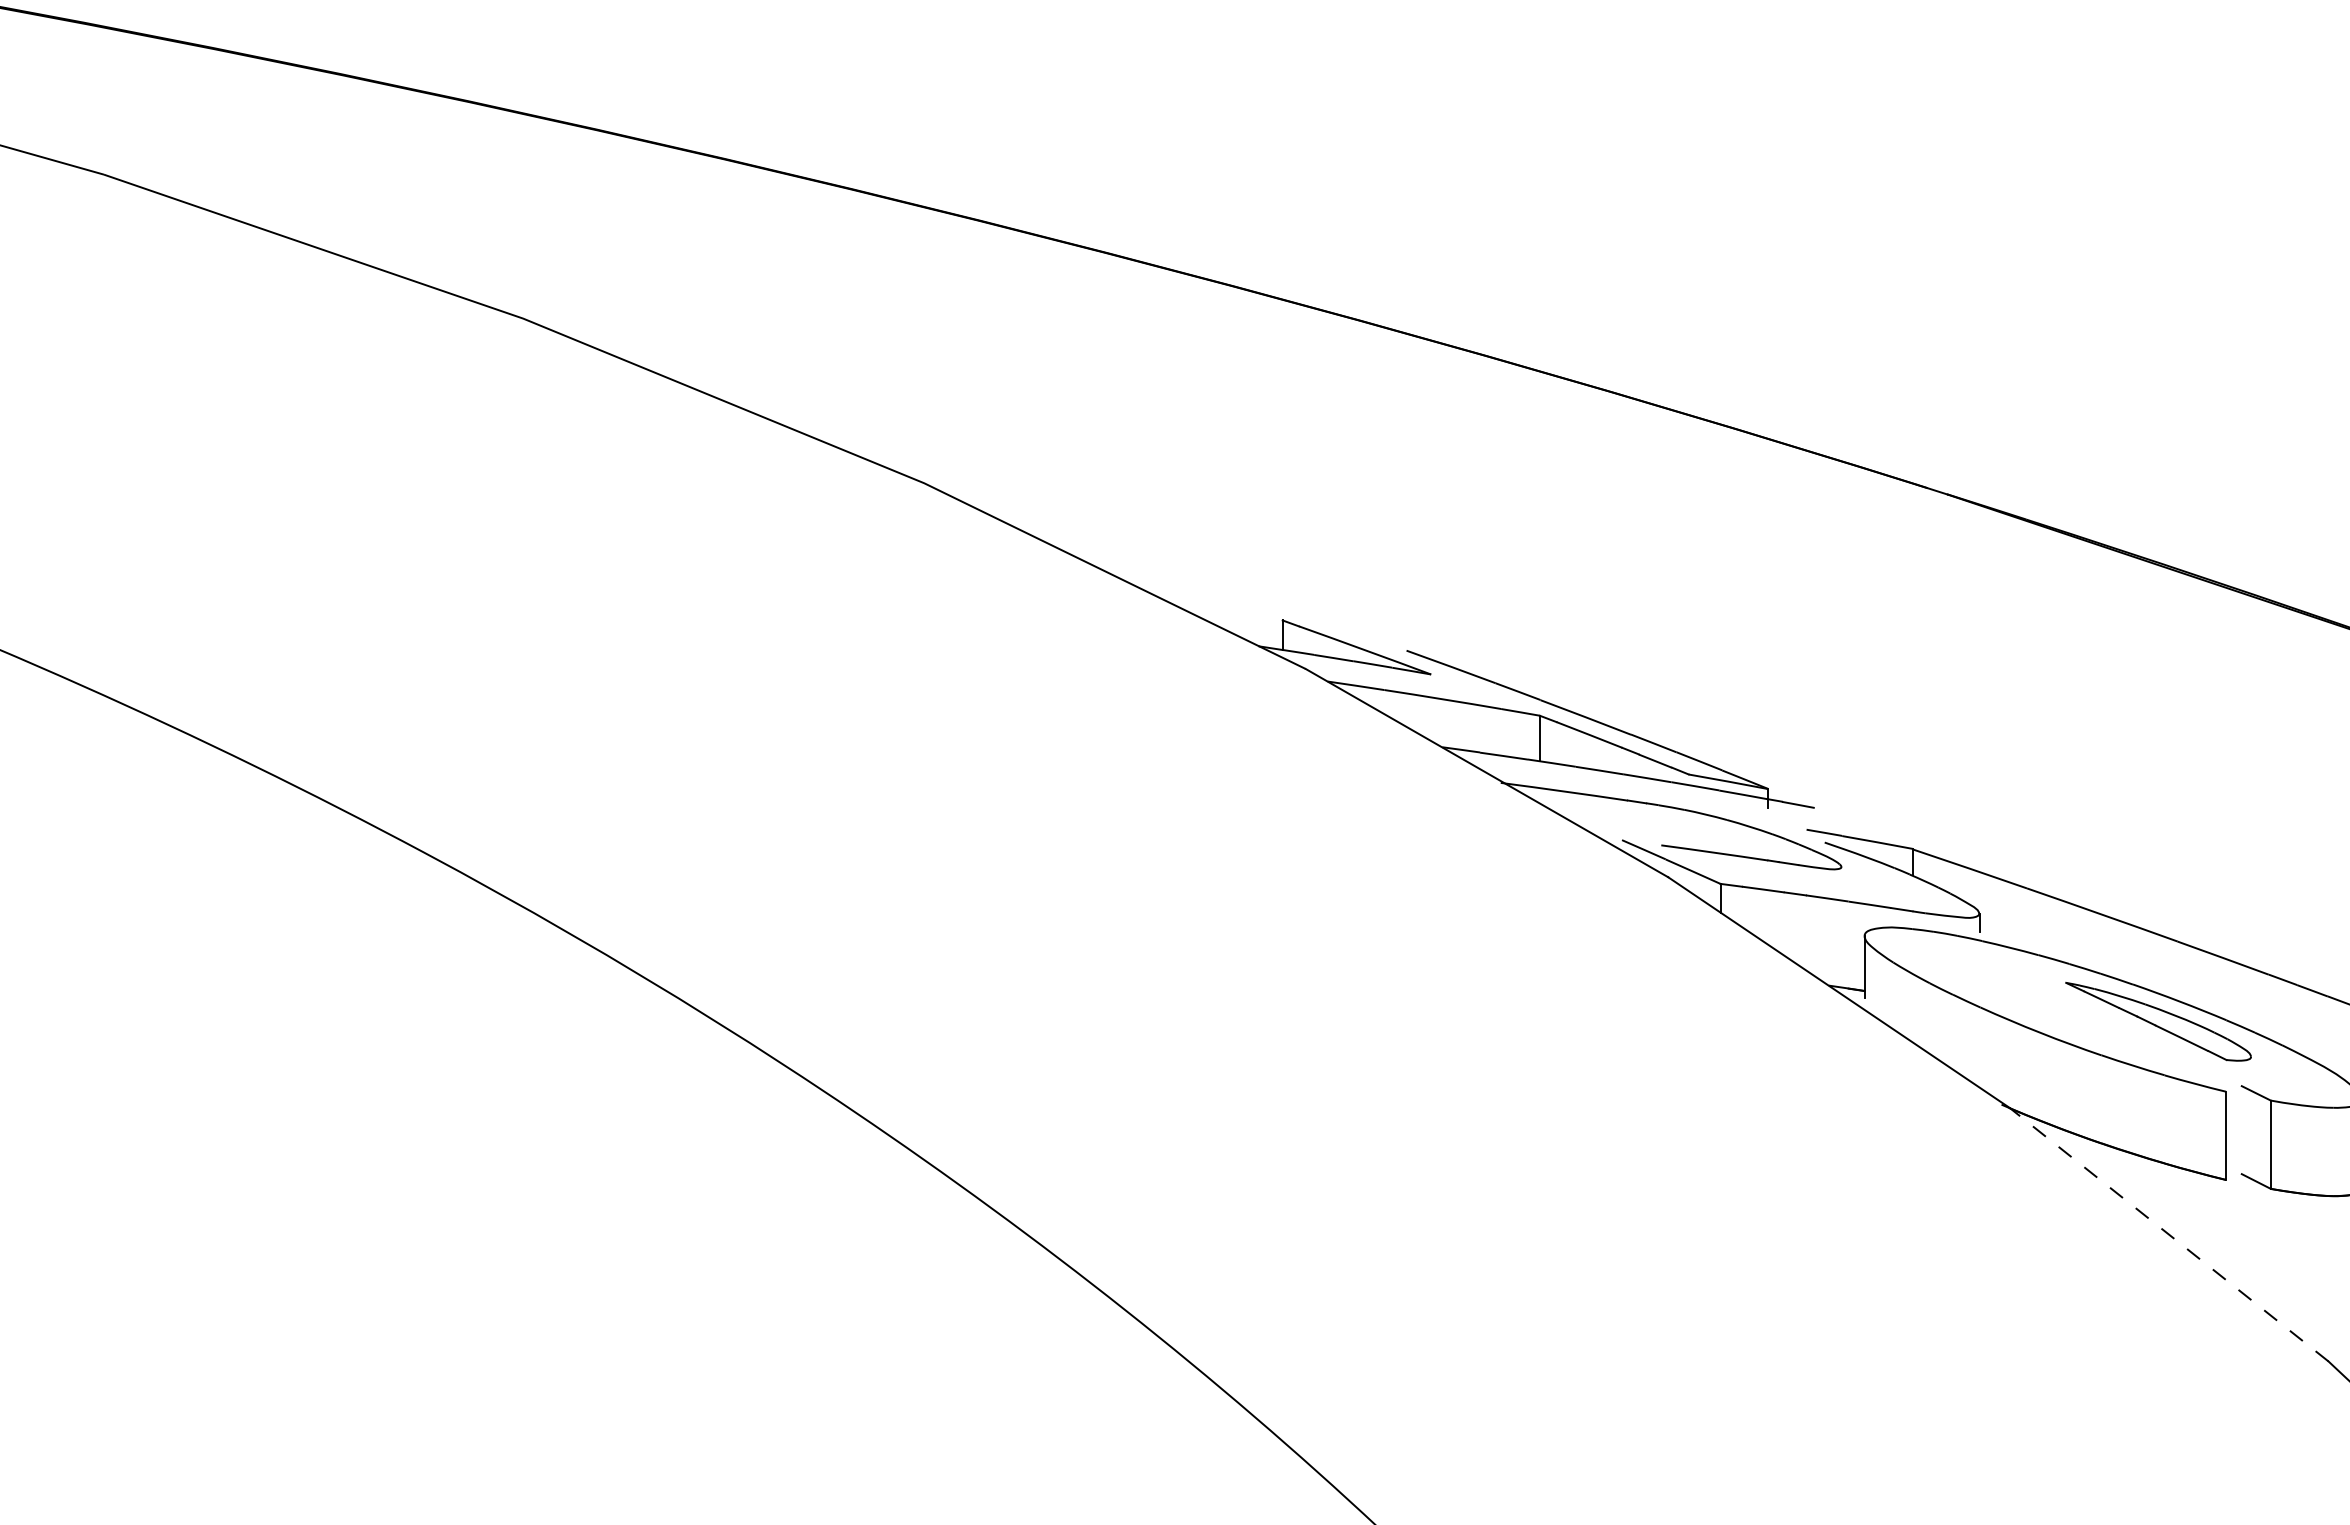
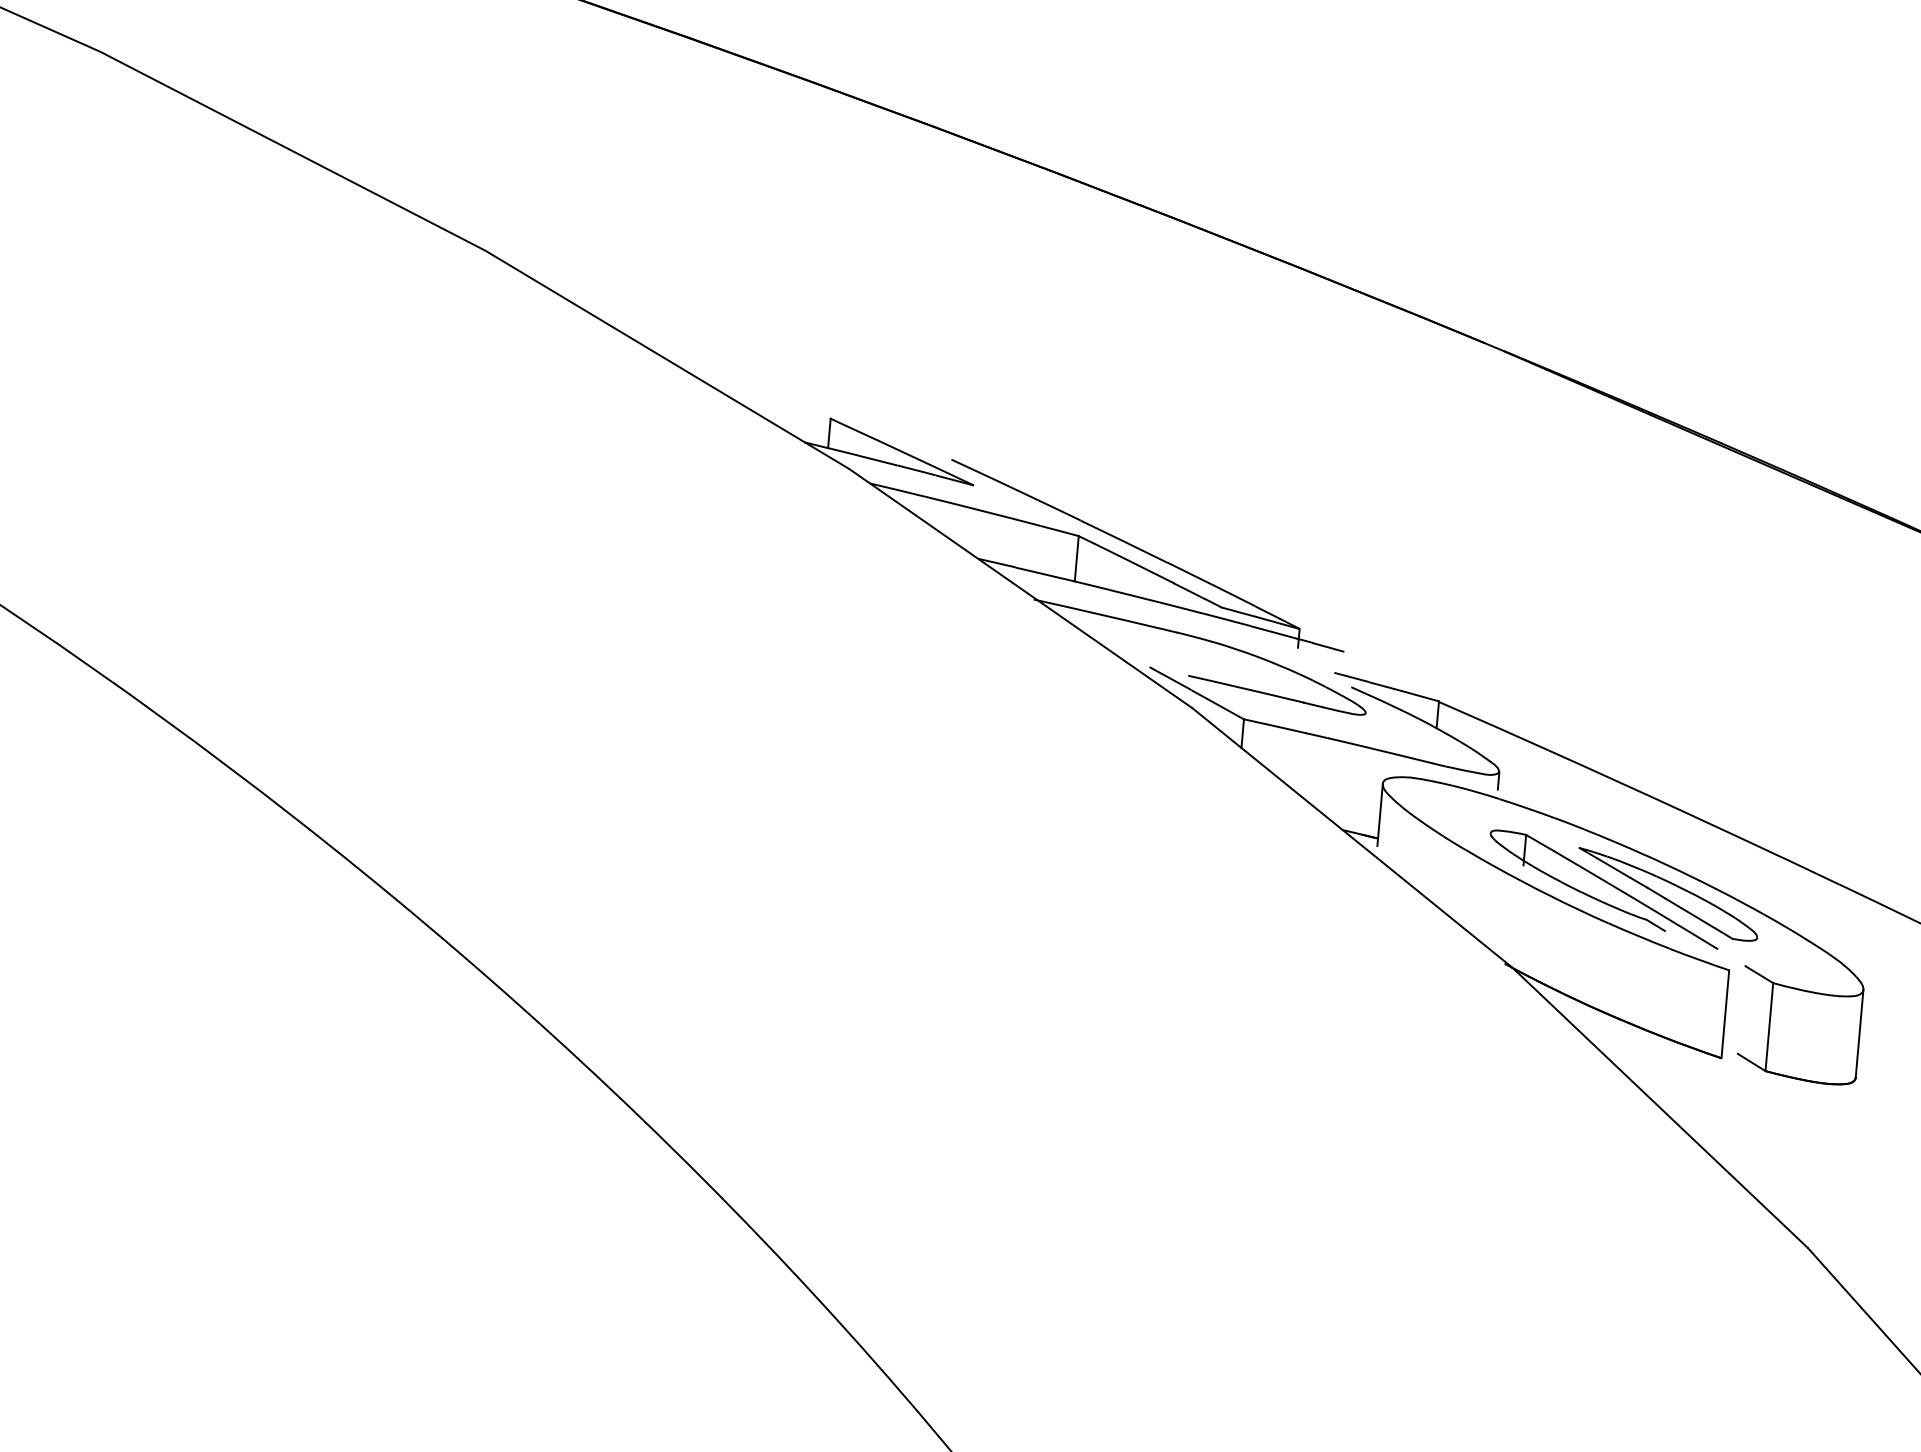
part: (2095, 1015) -> (1605, 883), added
line: (2169, 1234) -> (1660, 1107), dashed -> solid

